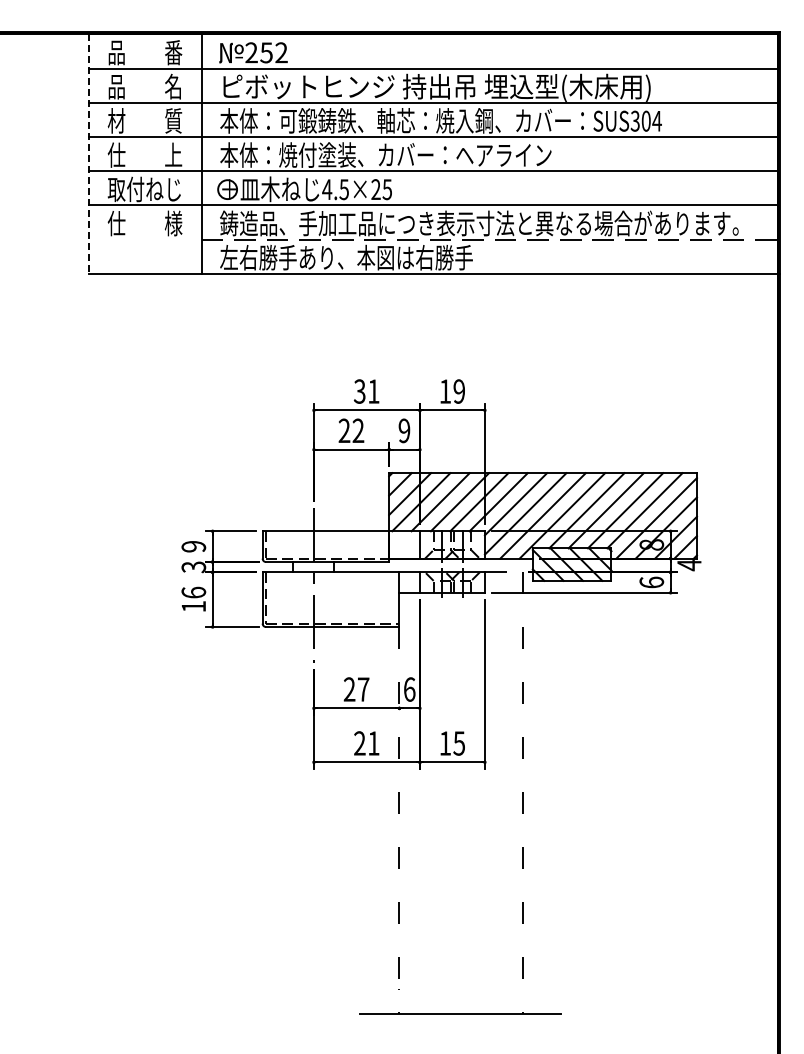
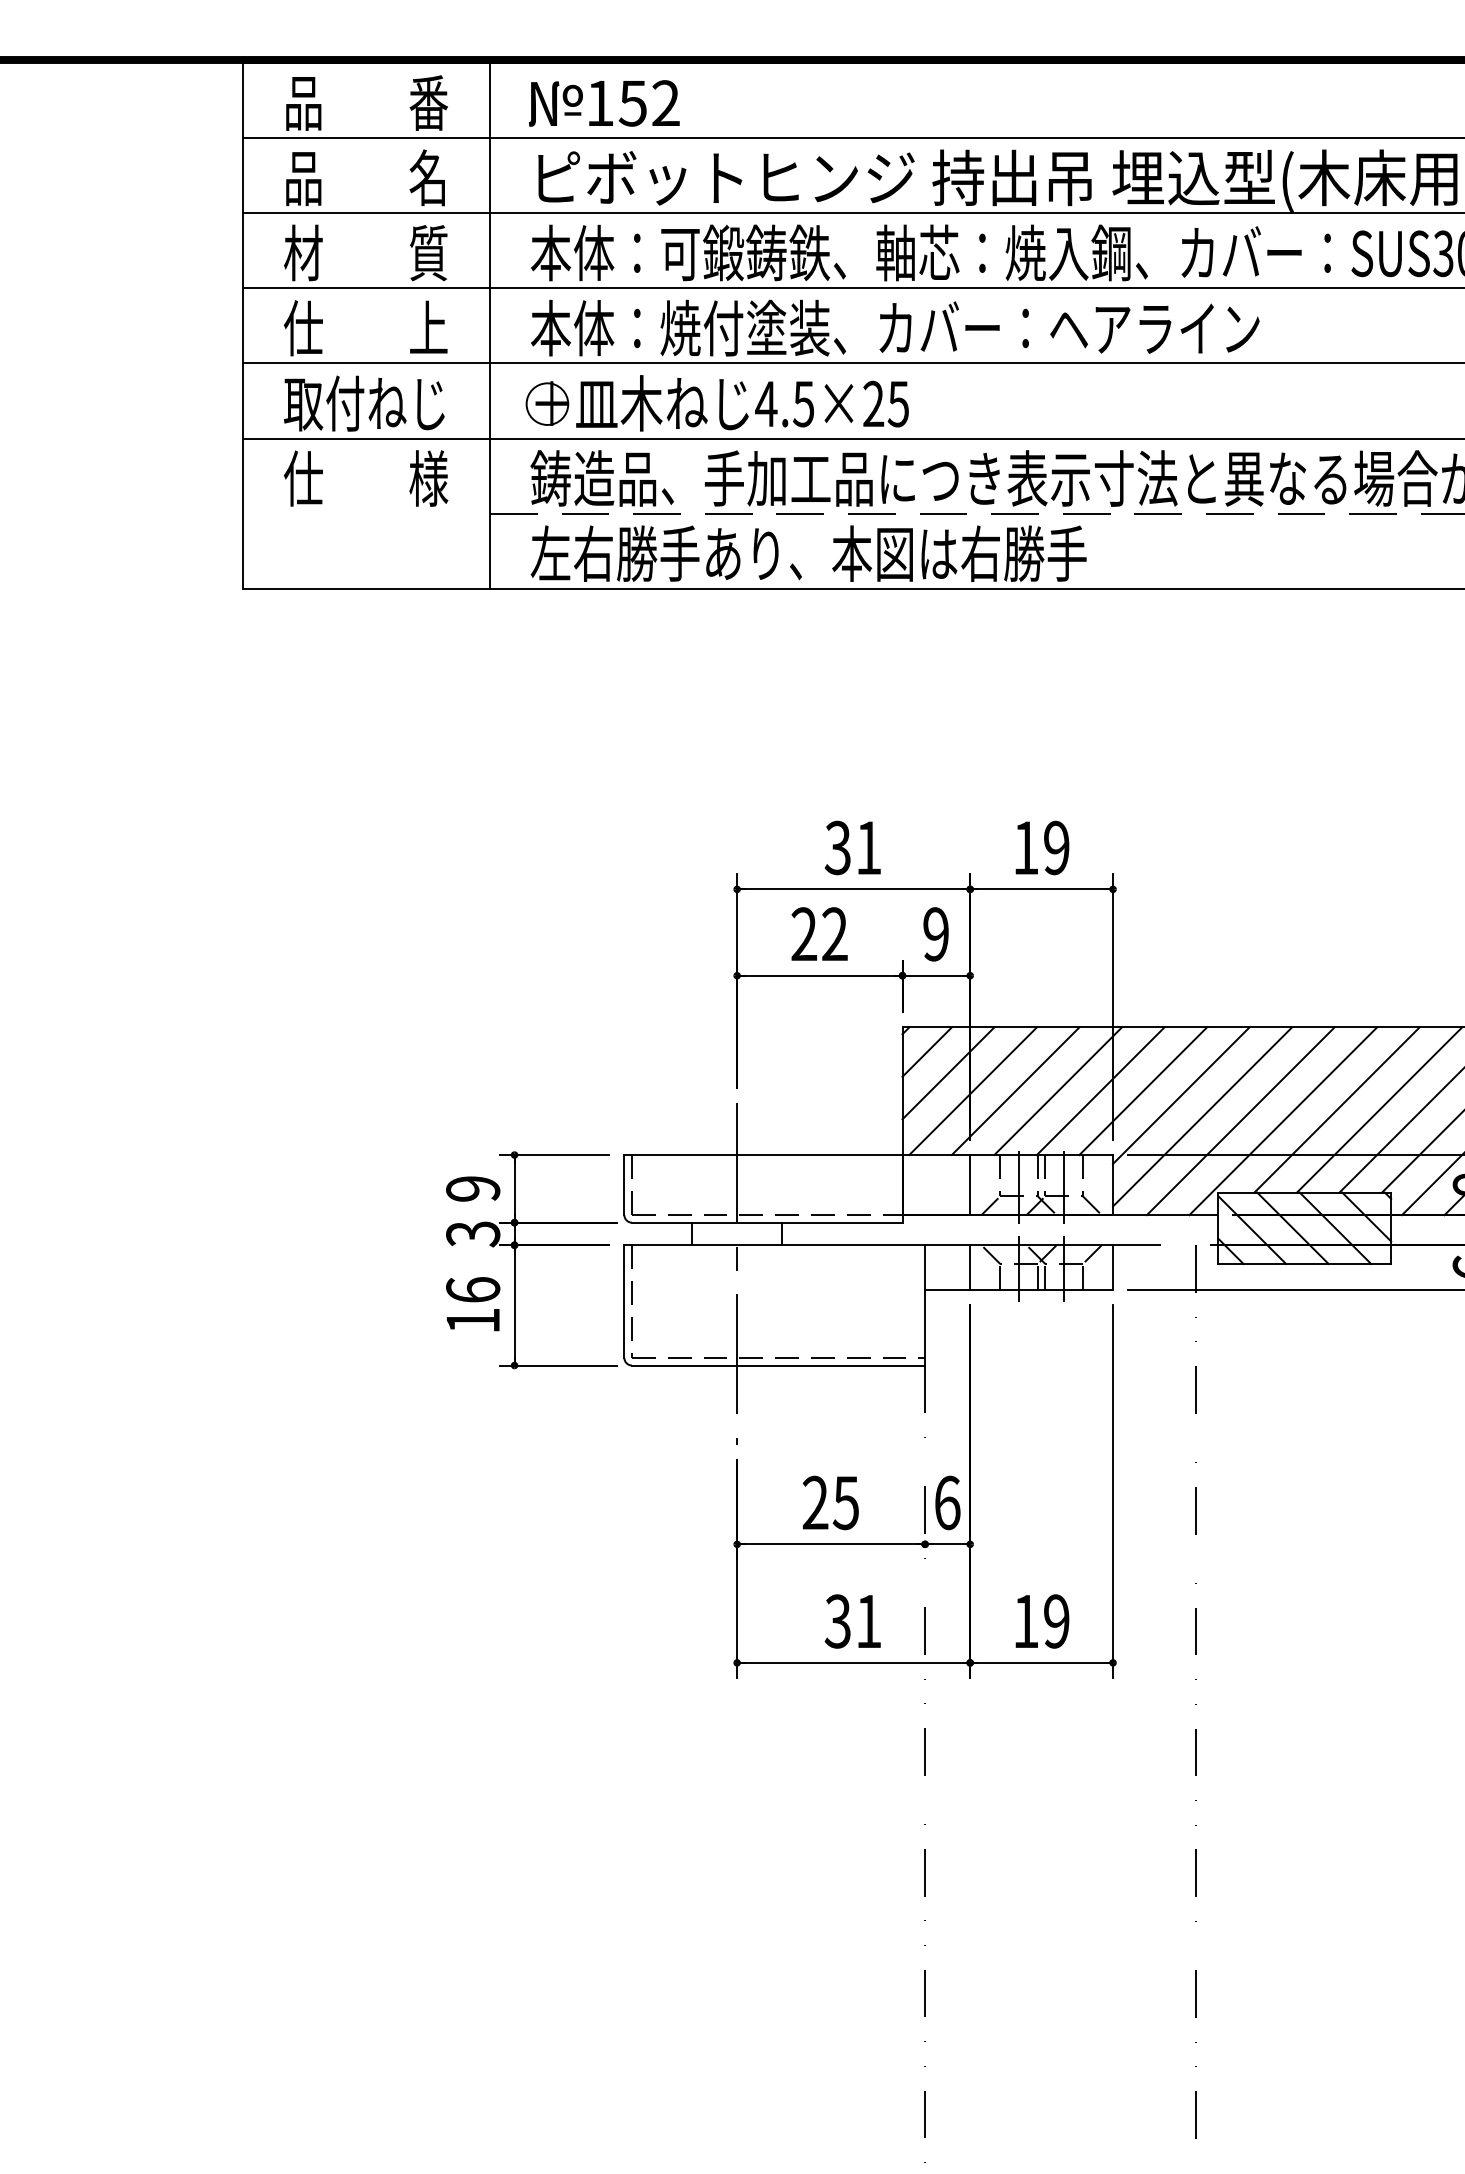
text: (251, 52) -> (599, 102), 252 -> 152
line: (89, 154) -> (243, 326), dashed -> solid
text: (363, 689) -> (846, 1502), 27 -> 25
text: (359, 743) -> (837, 1621), 21 -> 31
text: (458, 743) -> (1054, 1621), 15 -> 19

